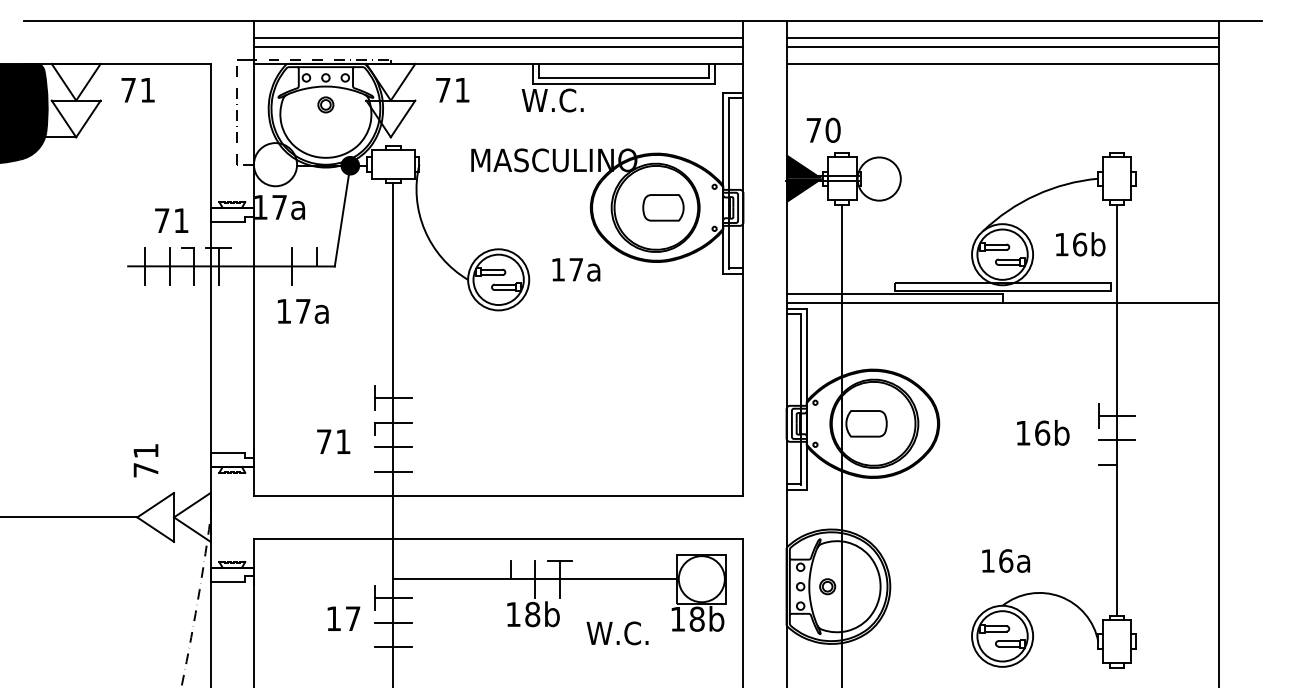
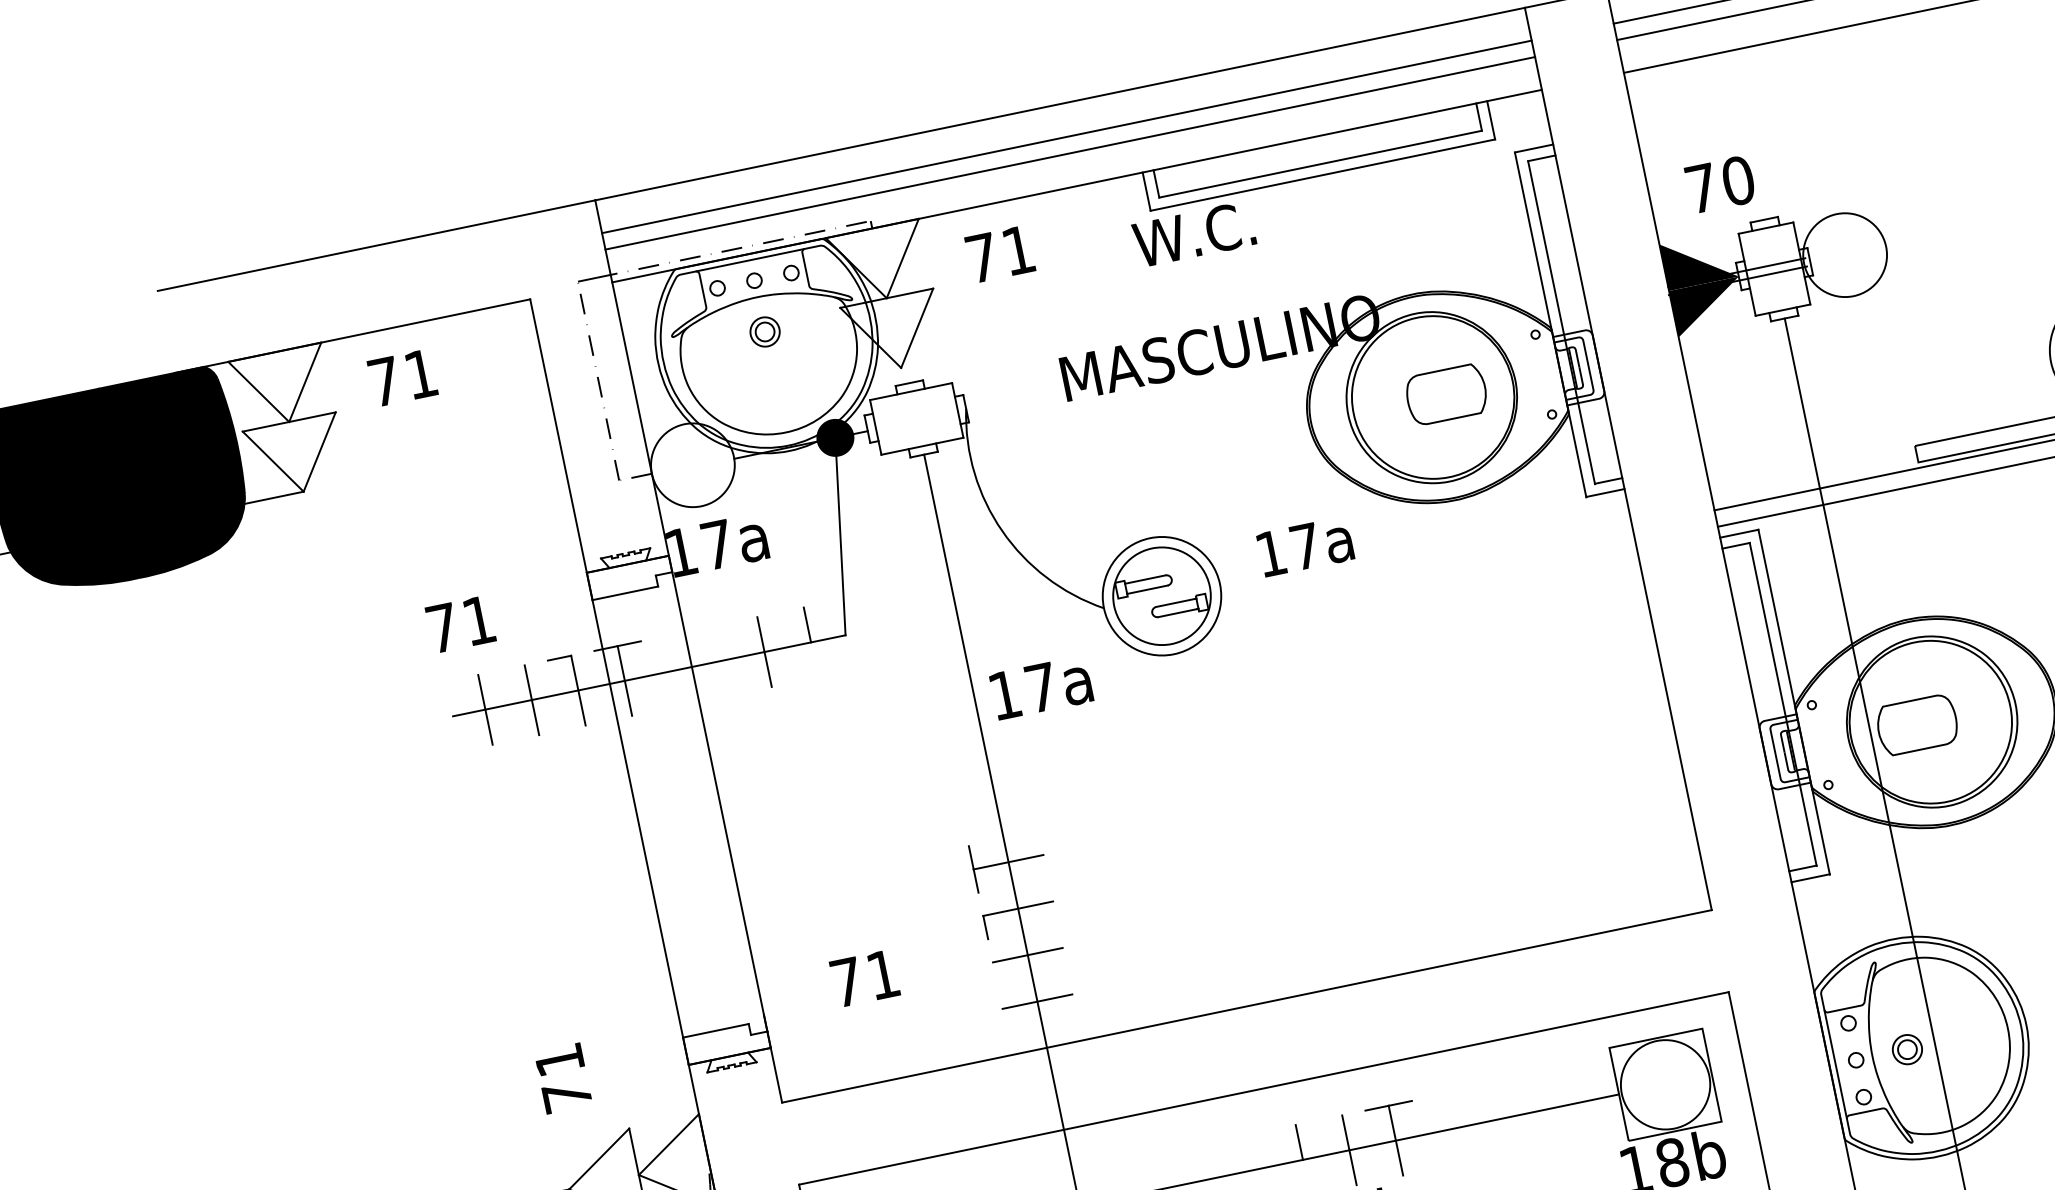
text: (171, 220) -> (460, 623), moved
text: (302, 311) -> (1040, 688), moved
text: (333, 441) -> (864, 978), moved

